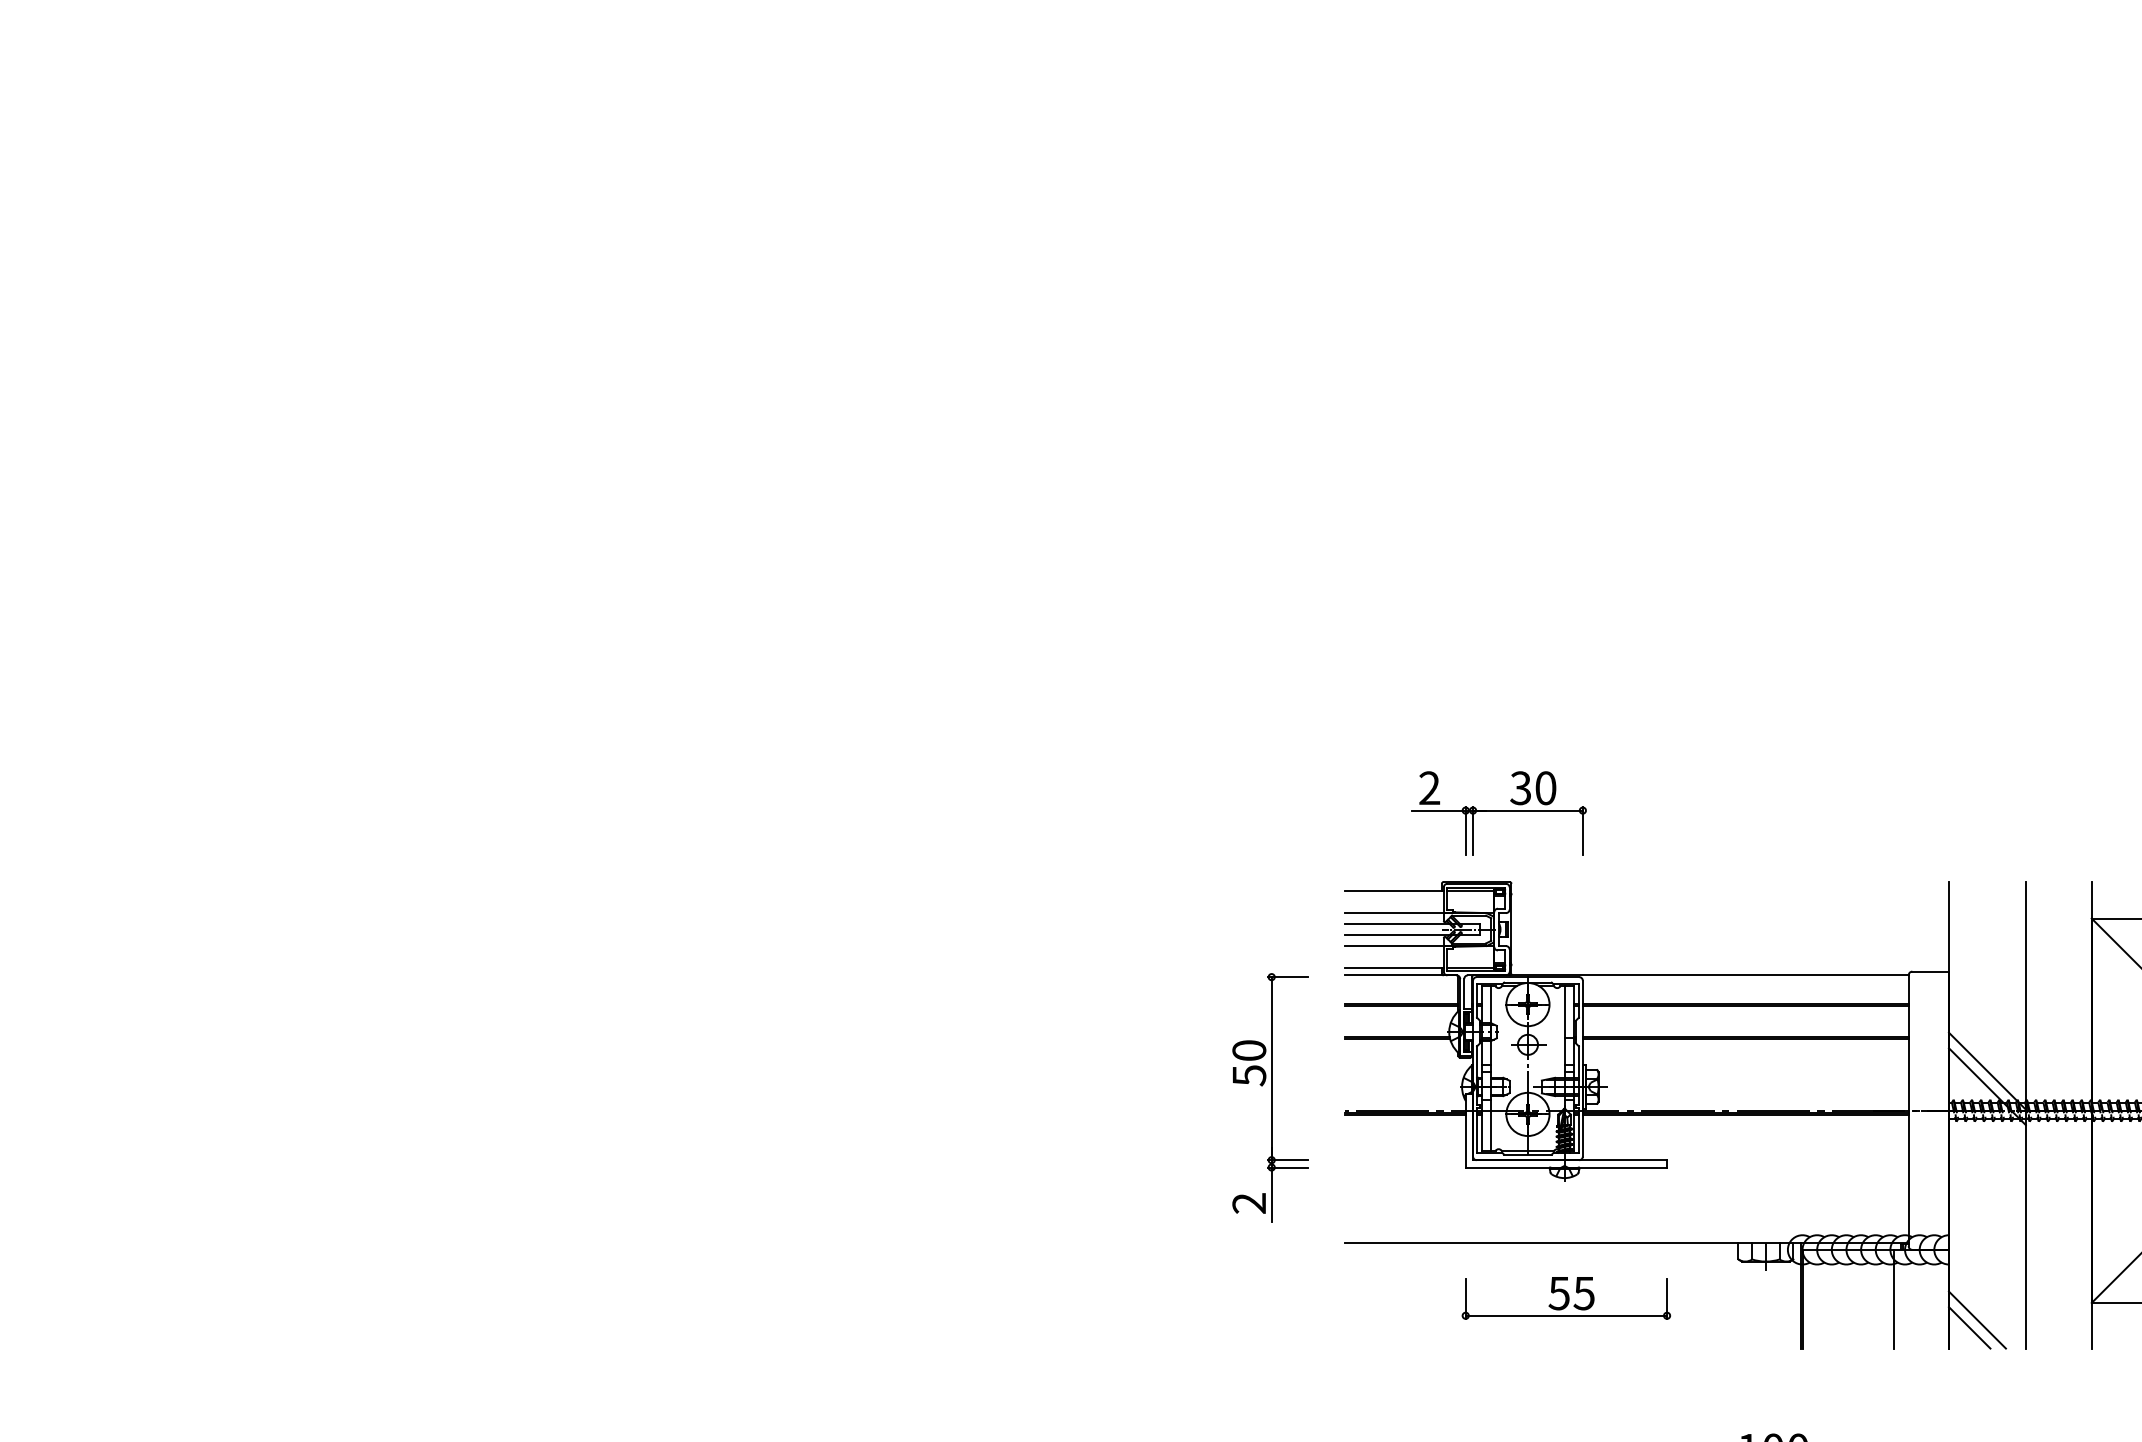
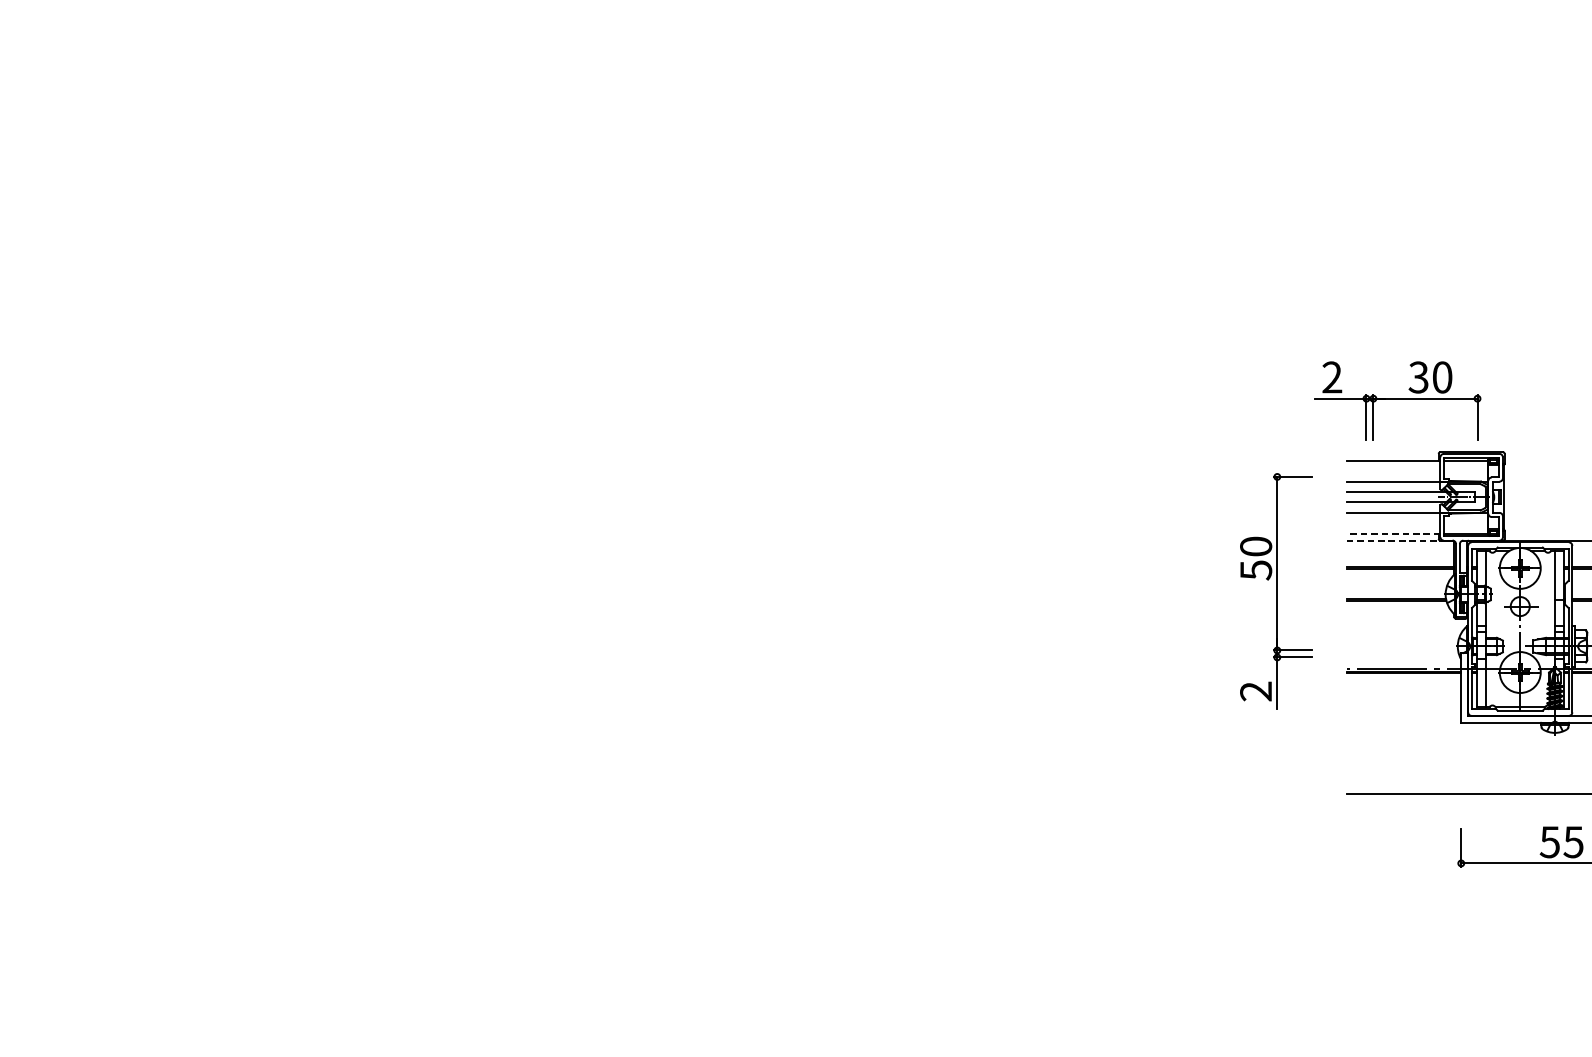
part: (1498, 813) -> (1397, 401), moved
line: (1393, 968) -> (1392, 534), solid -> dashed
line: (1396, 975) -> (1395, 540), solid -> dashed
part: (1270, 1097) -> (1276, 591), moved

